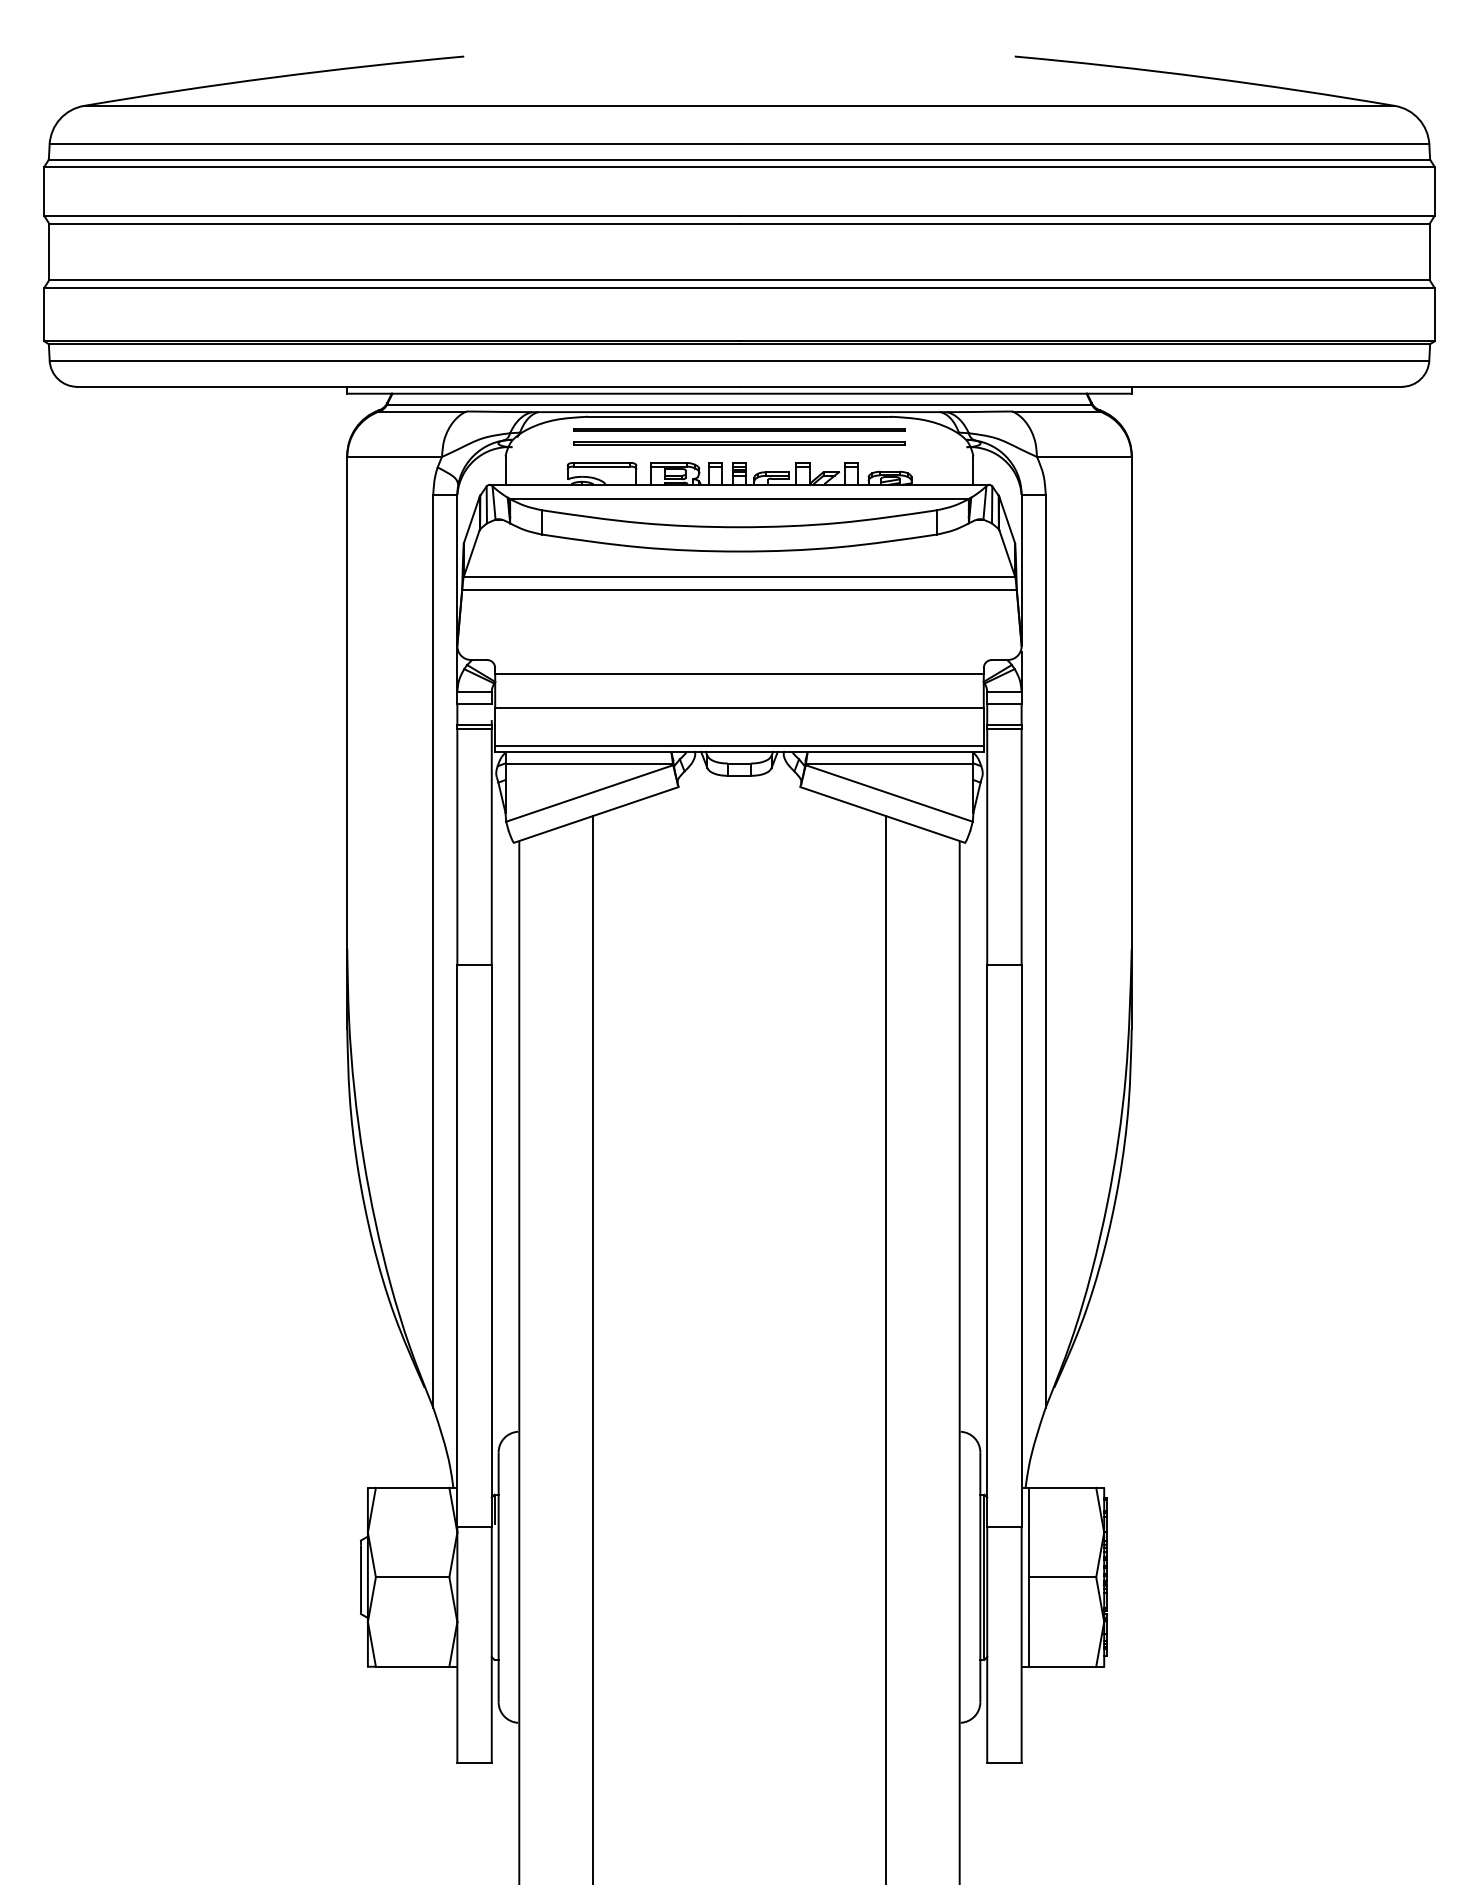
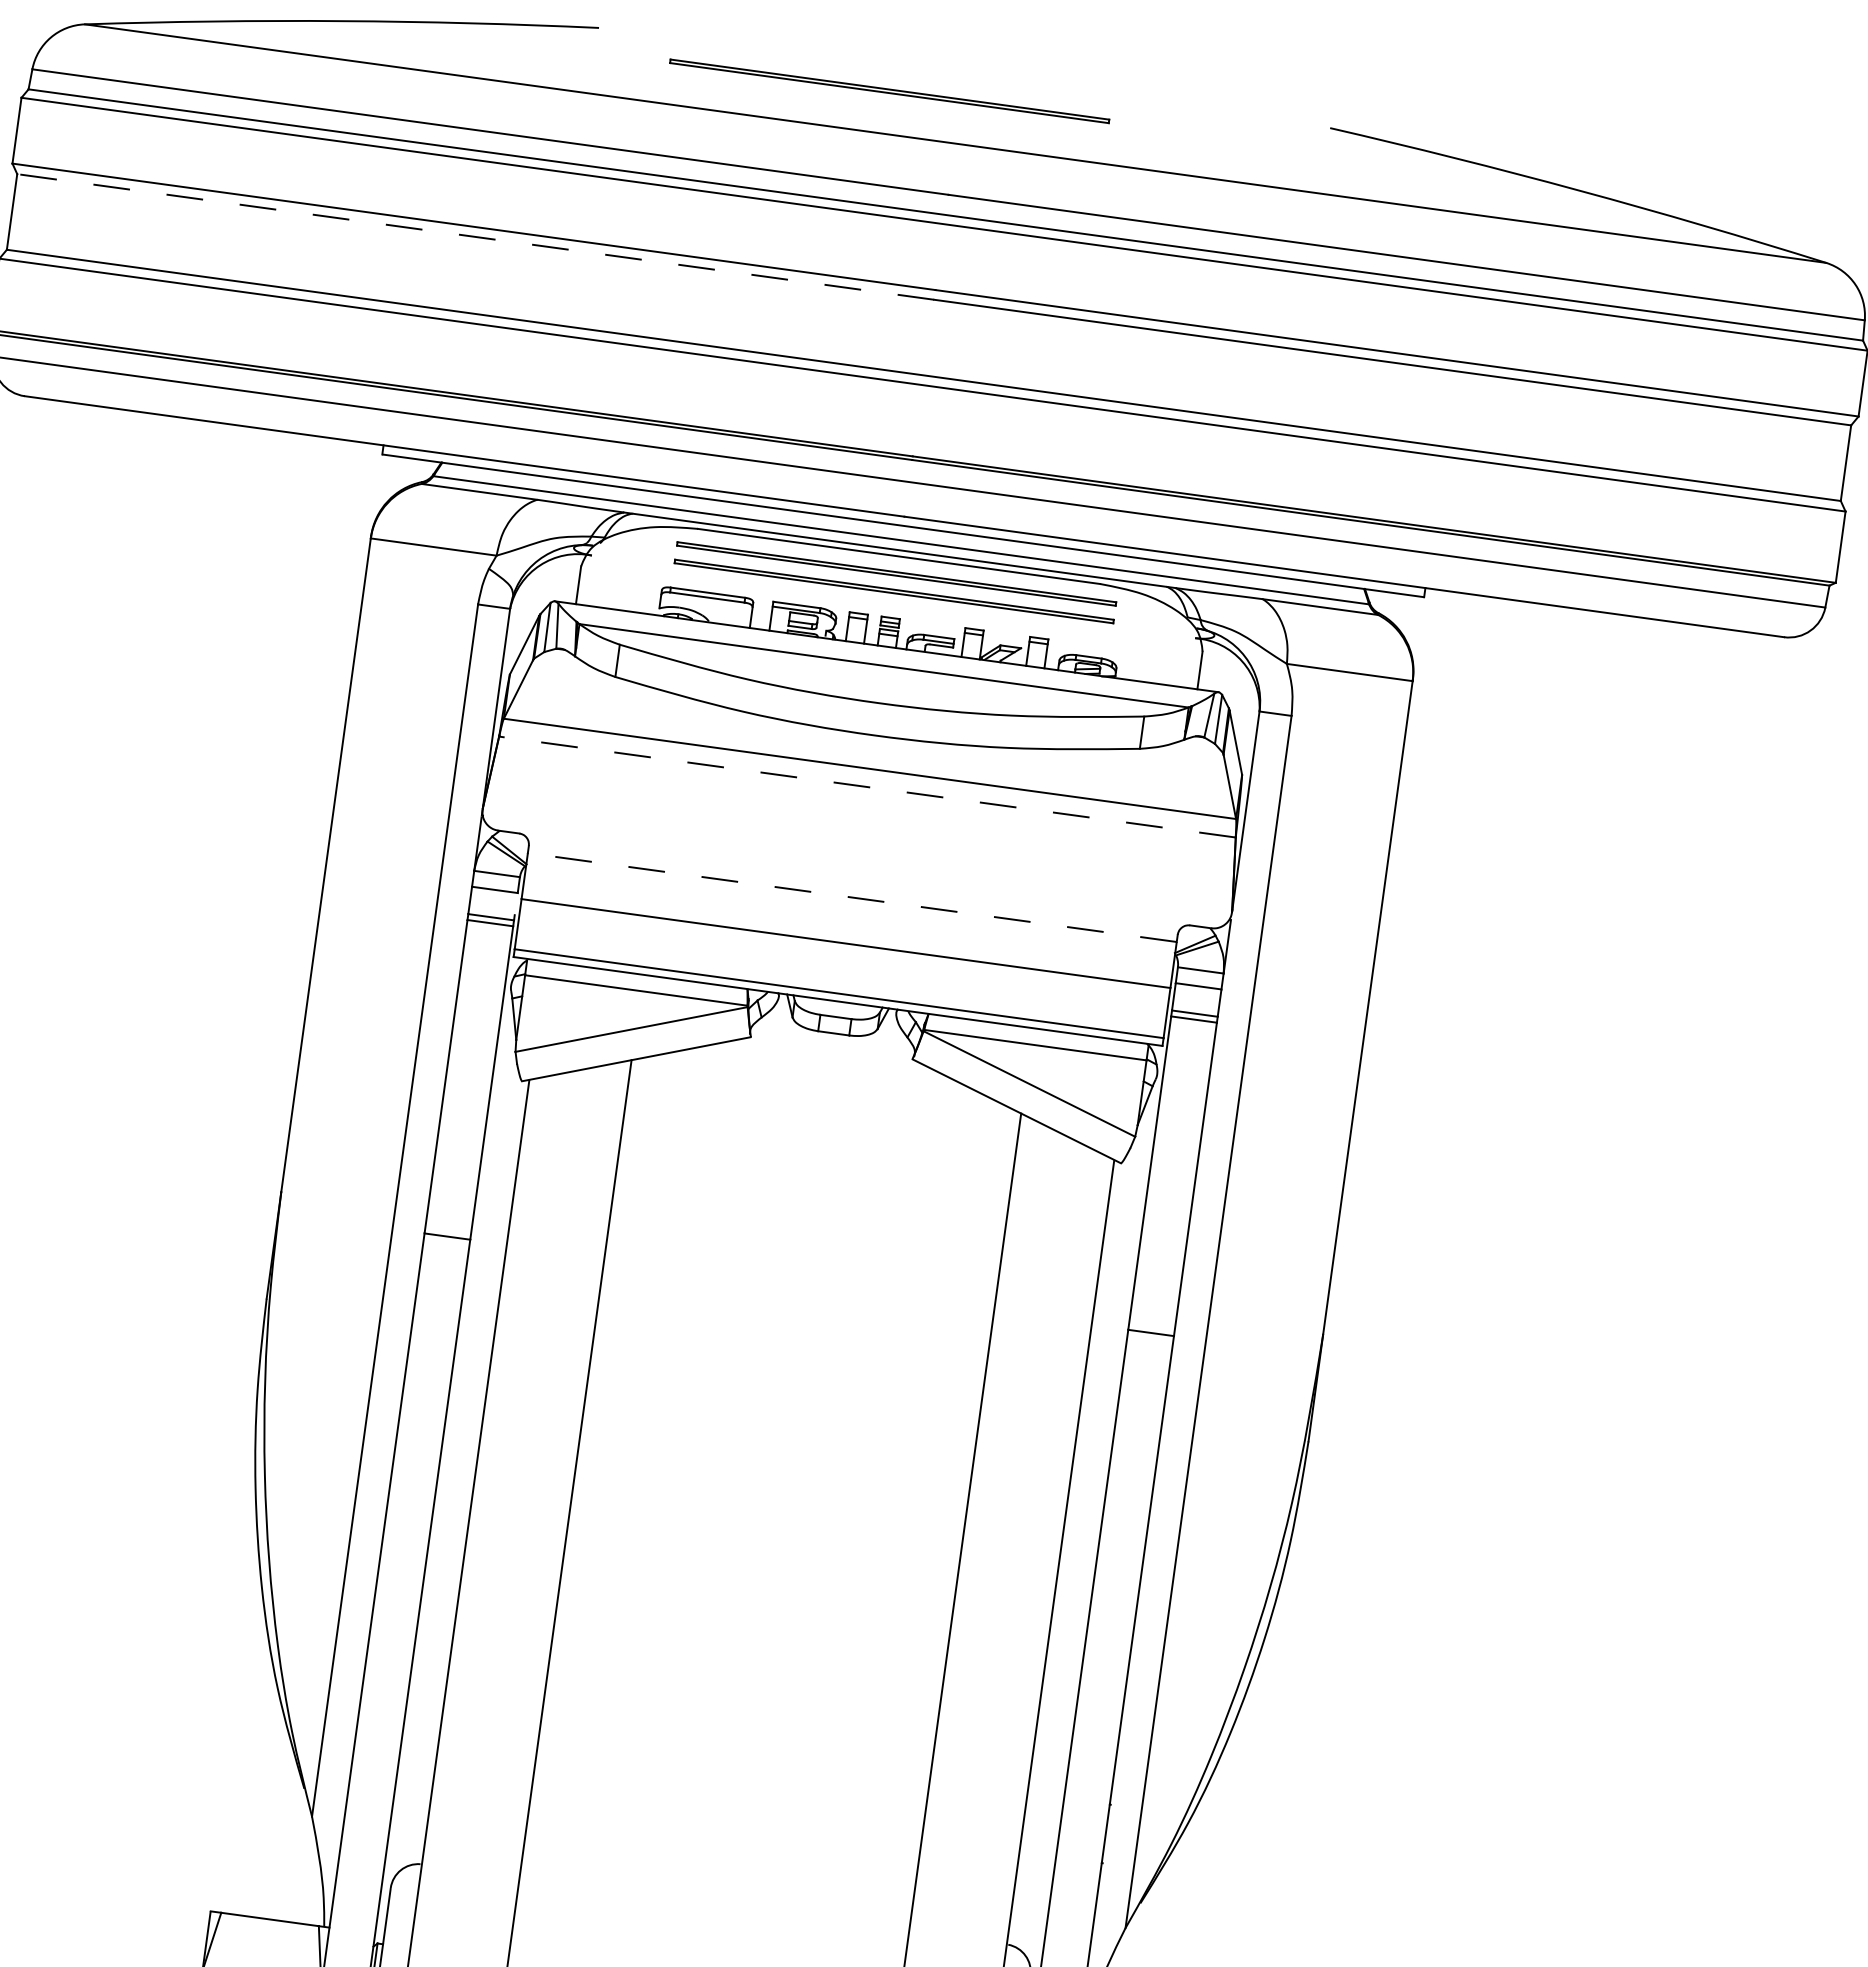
line: (685, 73) -> (889, 90), added
line: (393, 223) -> (474, 236), solid -> dashed
line: (739, 590) -> (867, 787), solid -> dashed
line: (739, 673) -> (852, 897), solid -> dashed

